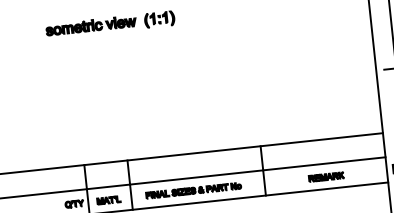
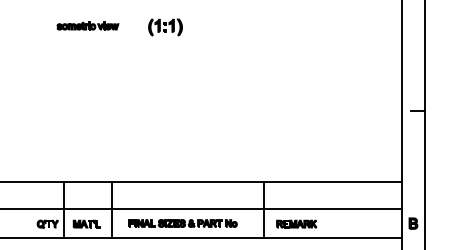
part: (90, 25) -> (87, 25), size x0.6
part: (326, 176) -> (296, 223), moved

